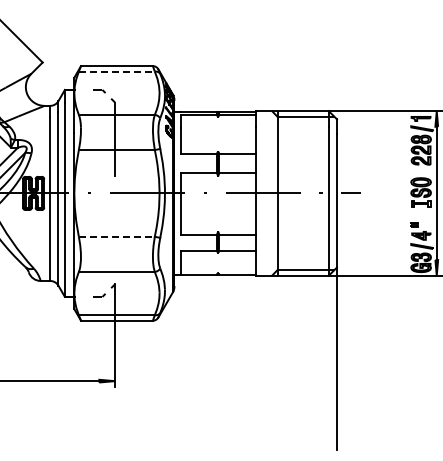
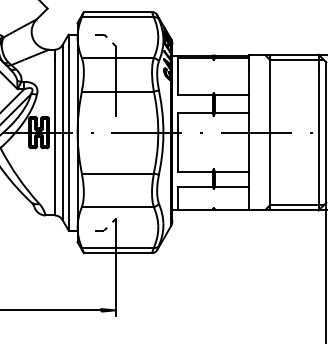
line: (116, 71) -> (117, 17), dashed -> solid
line: (116, 236) -> (117, 173), dashed -> solid

